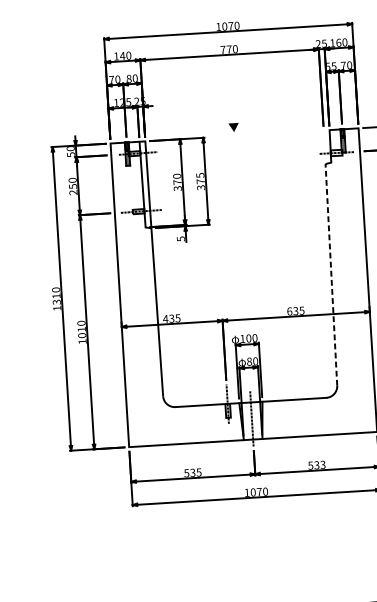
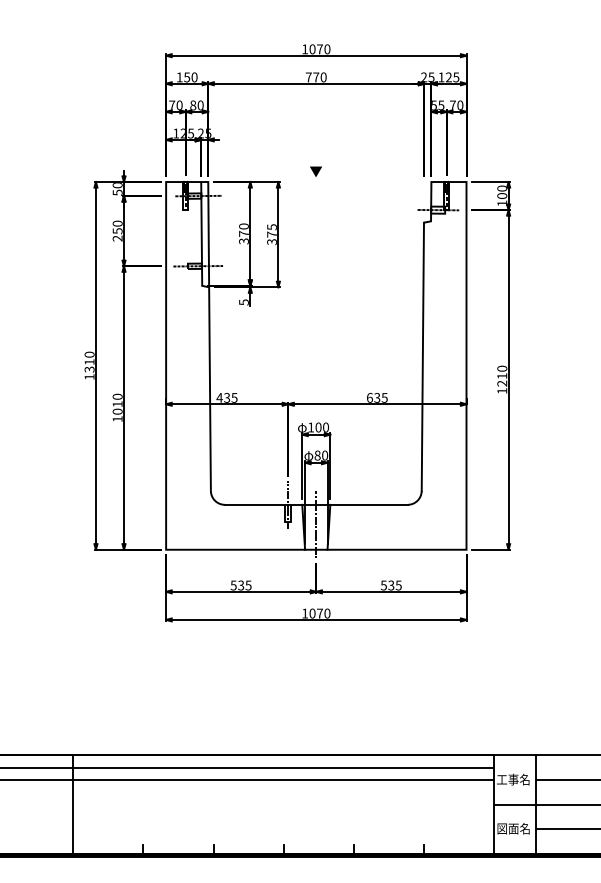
text: (341, 42) -> (452, 77), 160 -> 125
text: (122, 56) -> (186, 77), 140 -> 150
line: (331, 274) -> (422, 356), dashed -> solid
text: (322, 464) -> (398, 584), 533 -> 535

